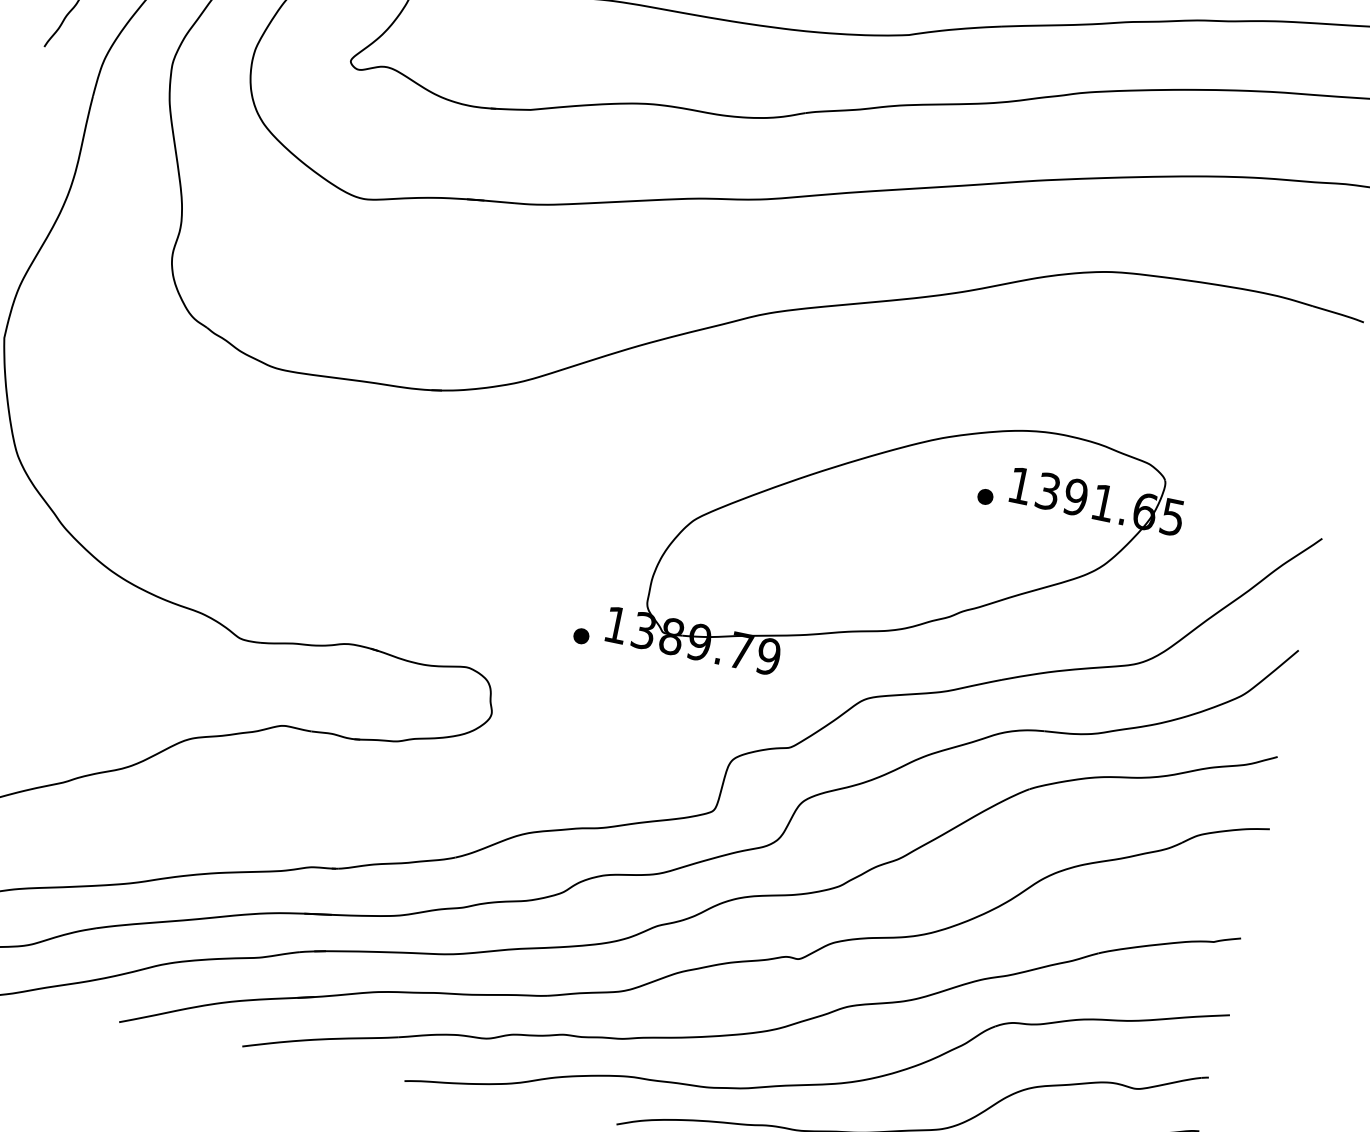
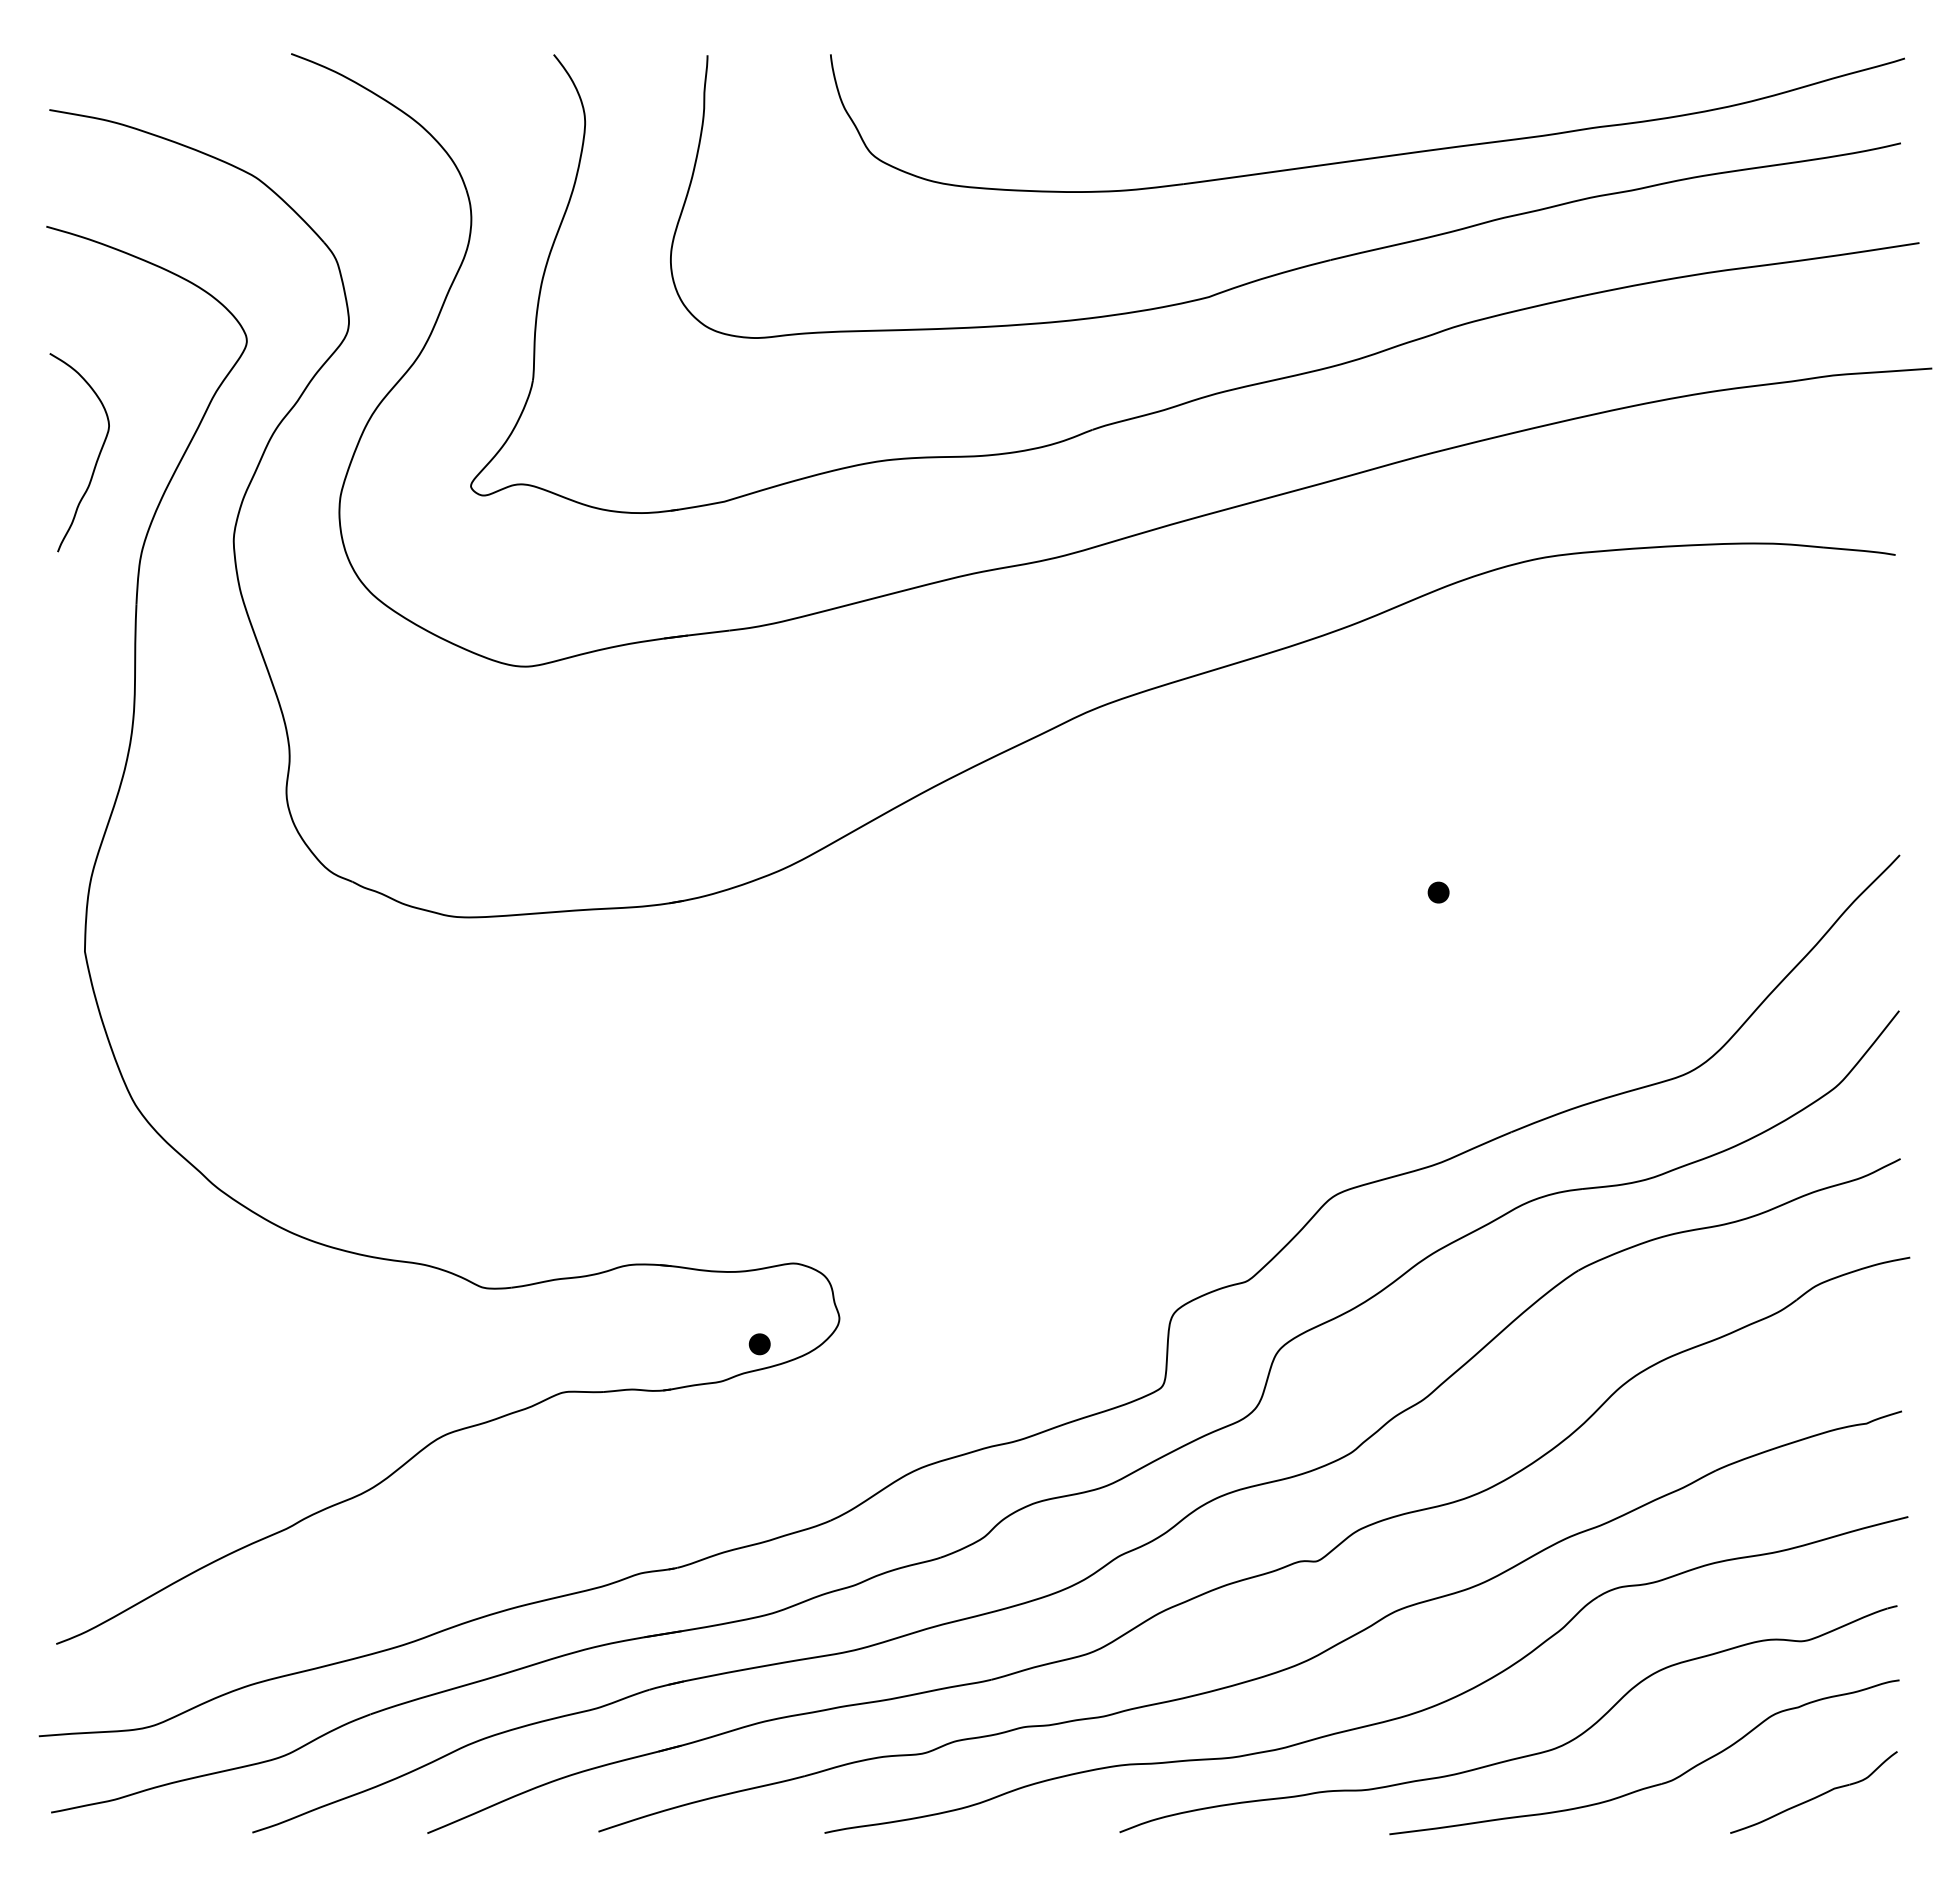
part: (899, 551) -> (1338, 989), removed
part: (581, 636) -> (759, 1344), moved

